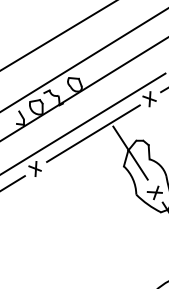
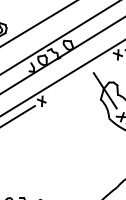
line: (93, 133) -> (80, 77), removed

